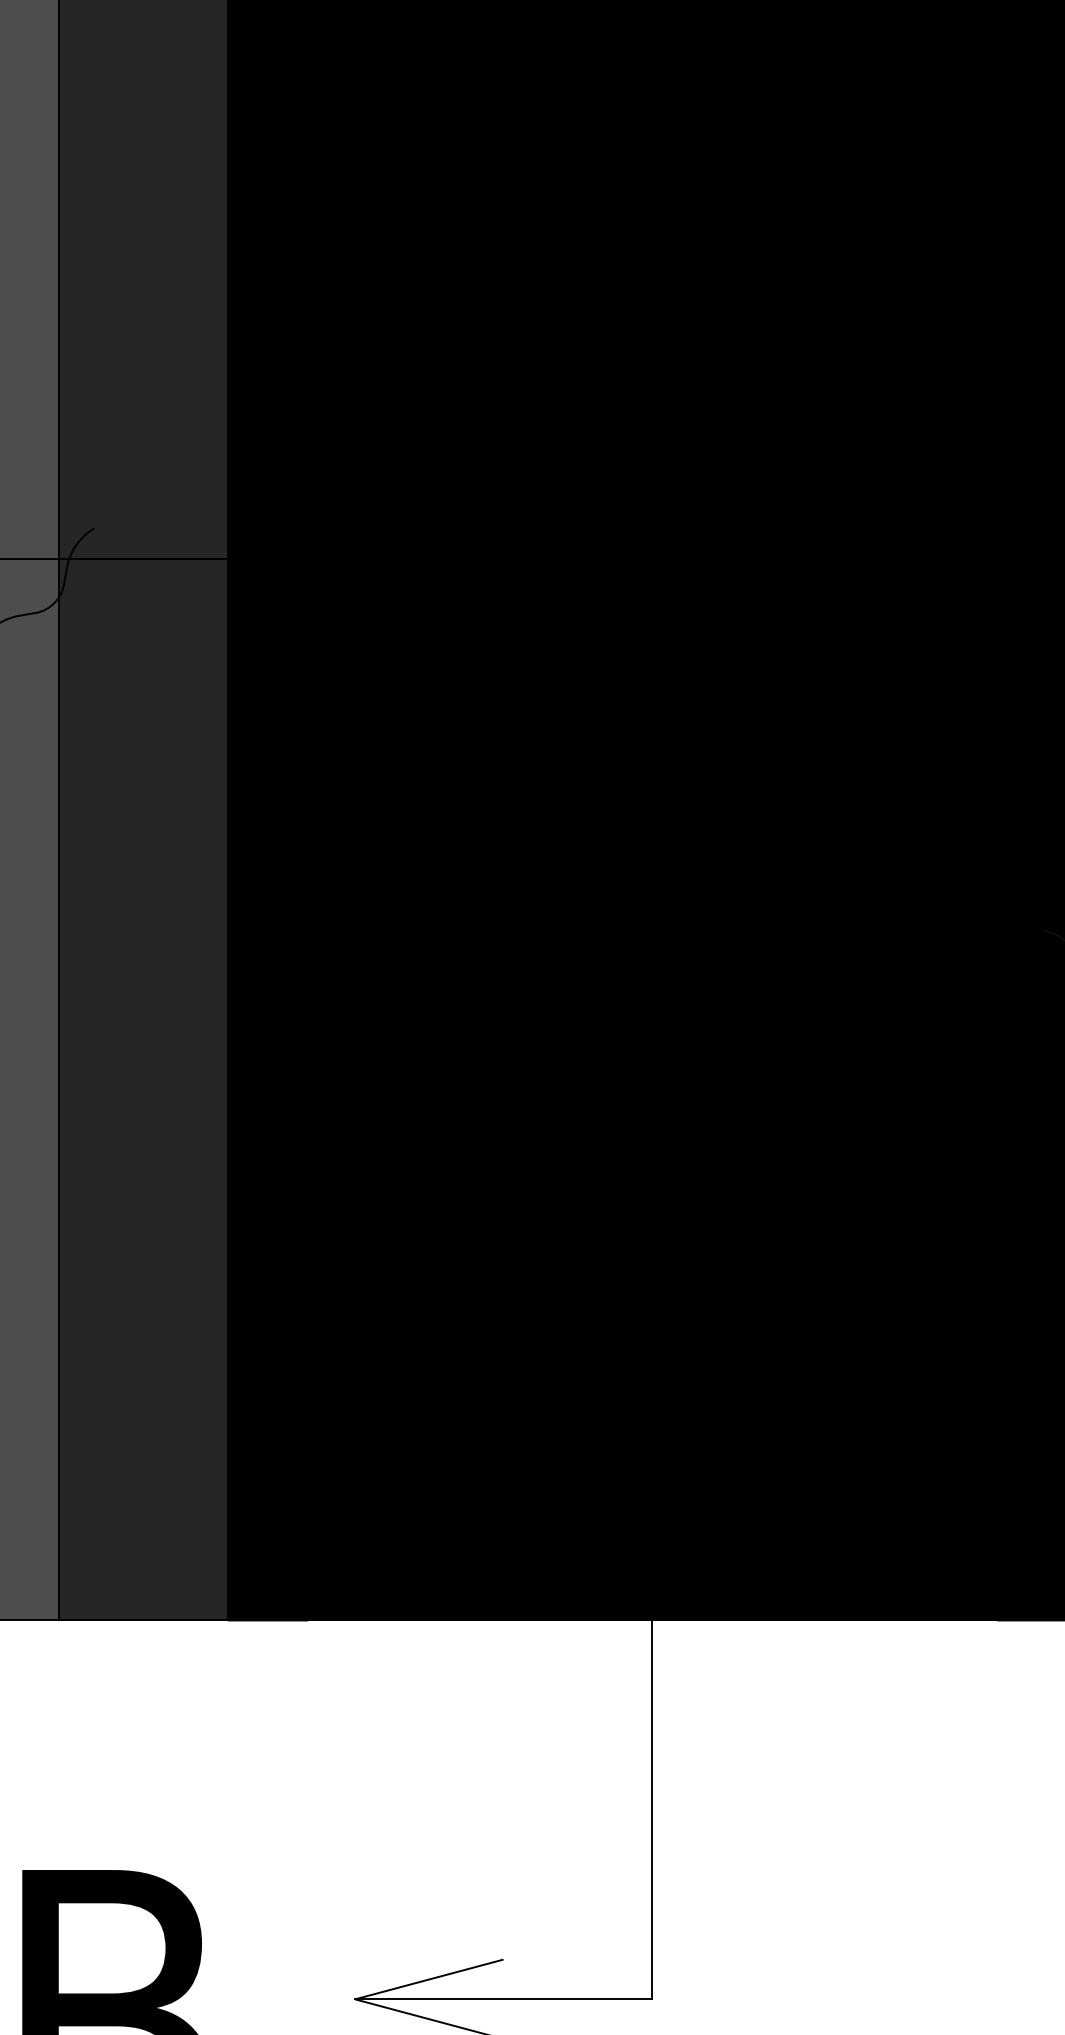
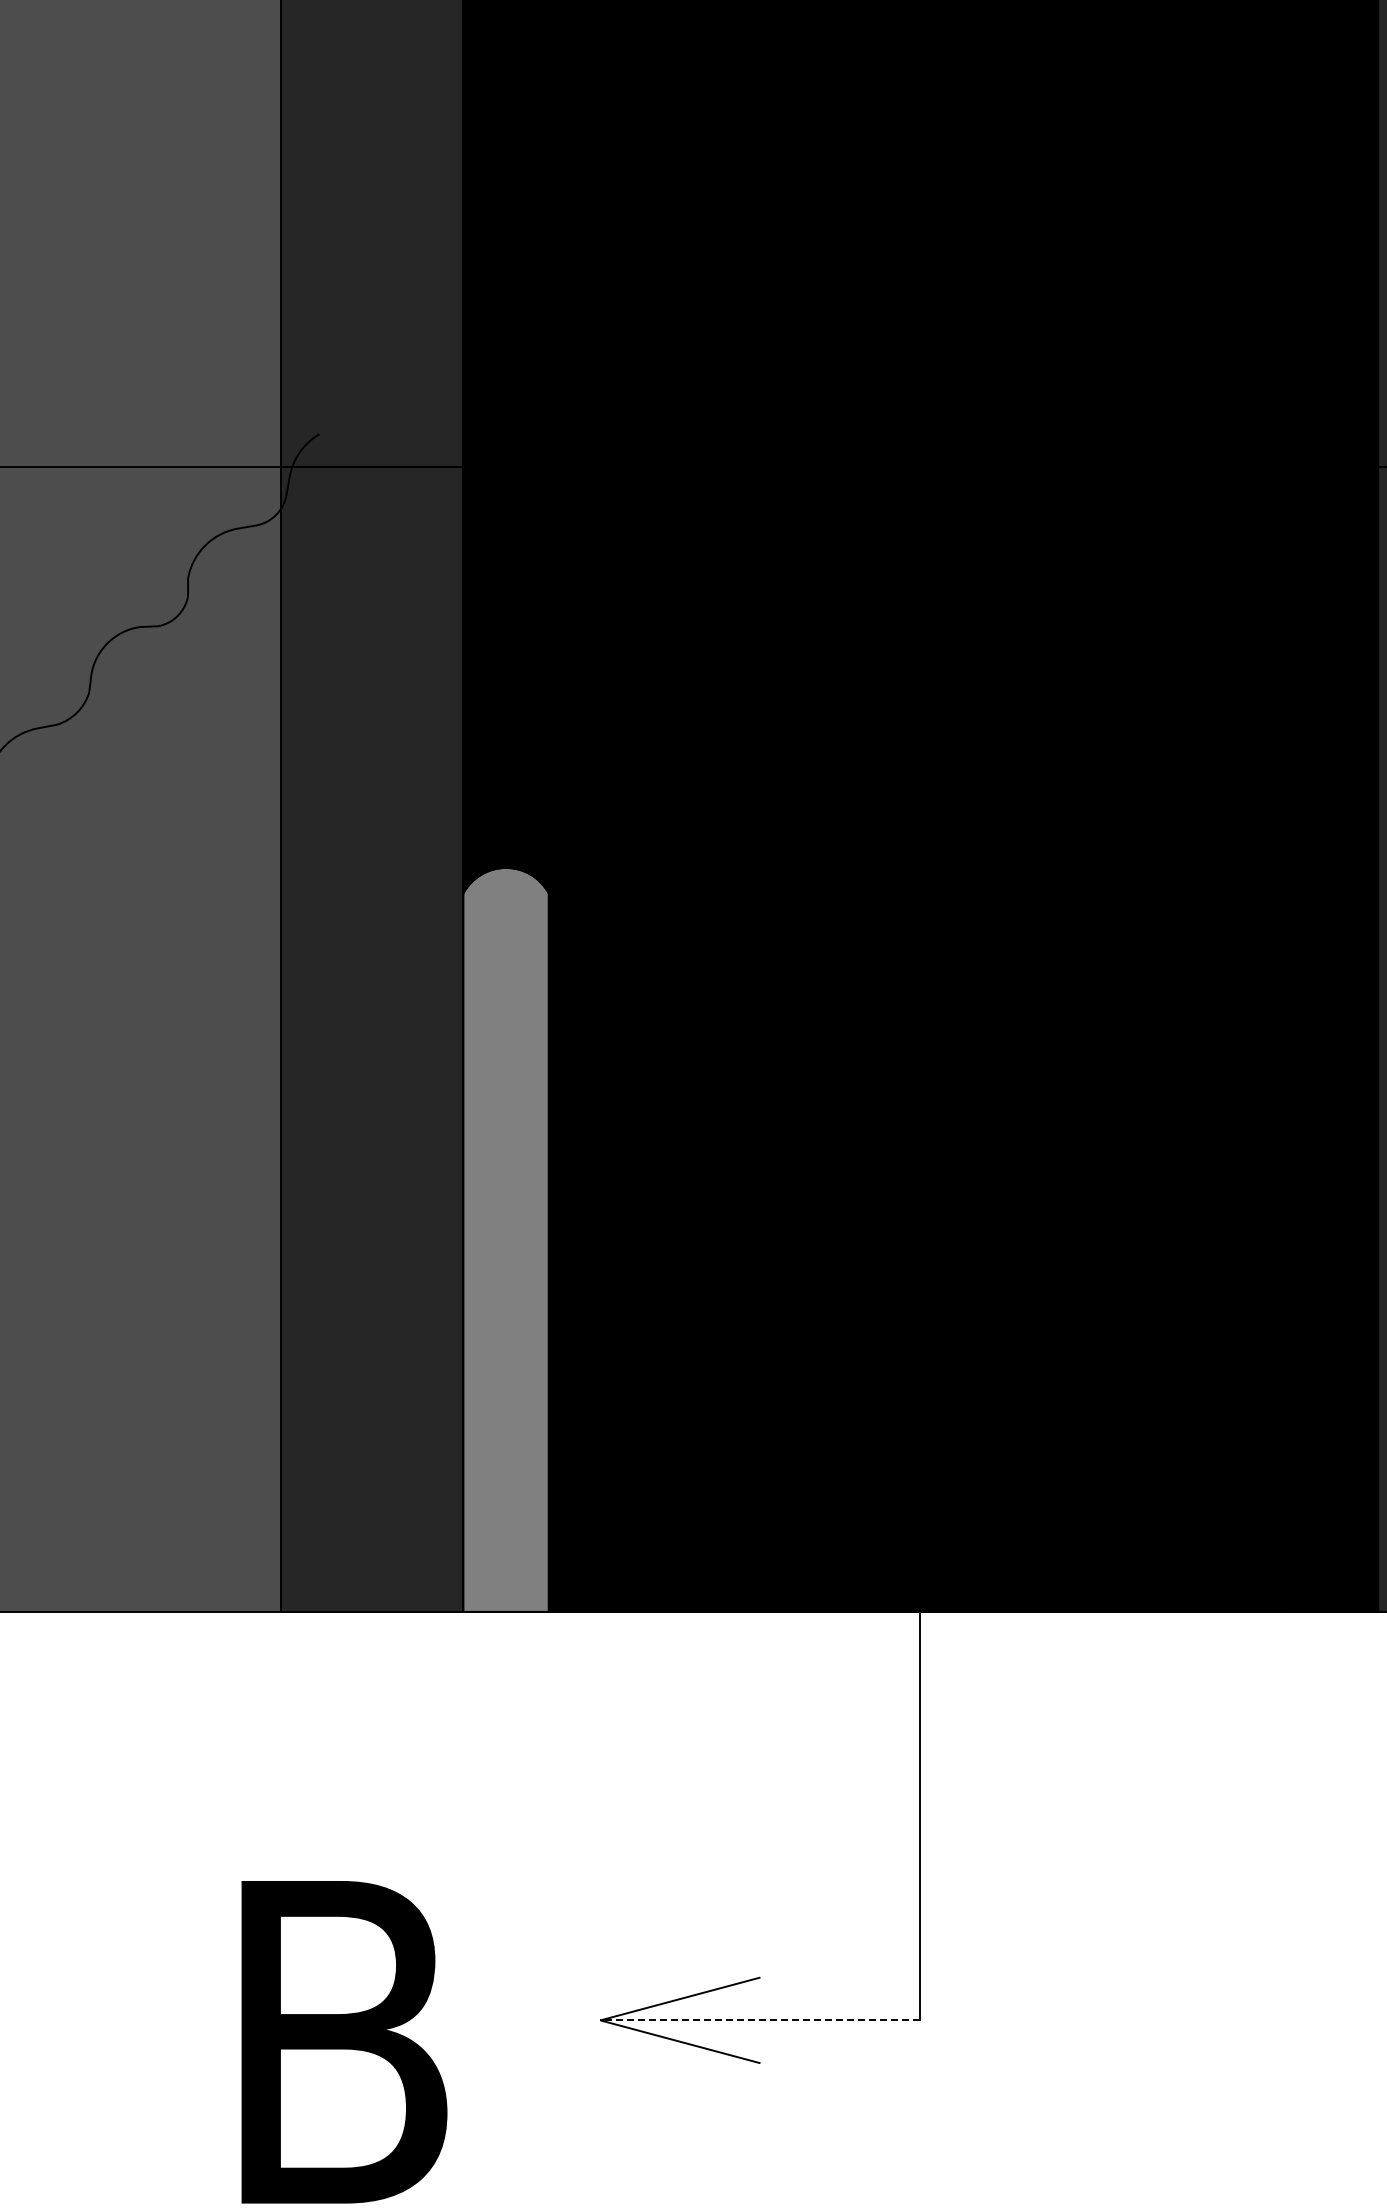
fill: (267, 1275) -> (505, 1239), removed
line: (503, 1999) -> (760, 2020), solid -> dashed

